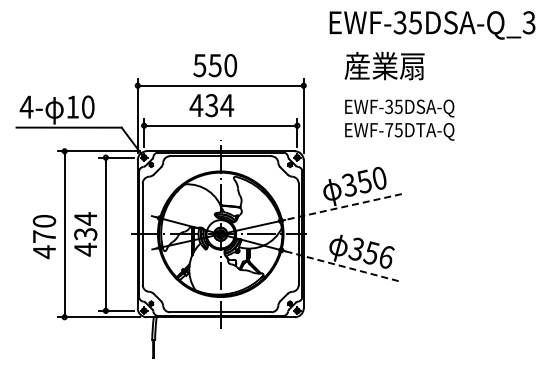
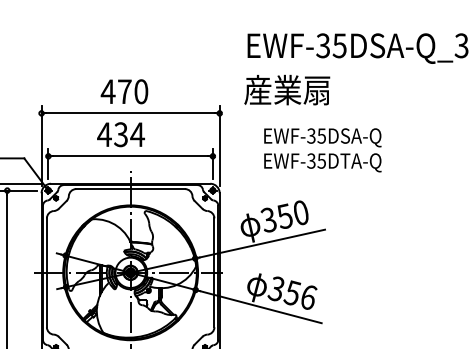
text: (206, 65) -> (115, 91), 550 -> 470
text: (384, 65) -> (287, 89), moved
text: (389, 130) -> (311, 161), EWF-75DTA-Q -> EWF-35DTA-Q
line: (343, 207) -> (262, 244), dashed -> solid
line: (342, 266) -> (261, 307), dashed -> solid

